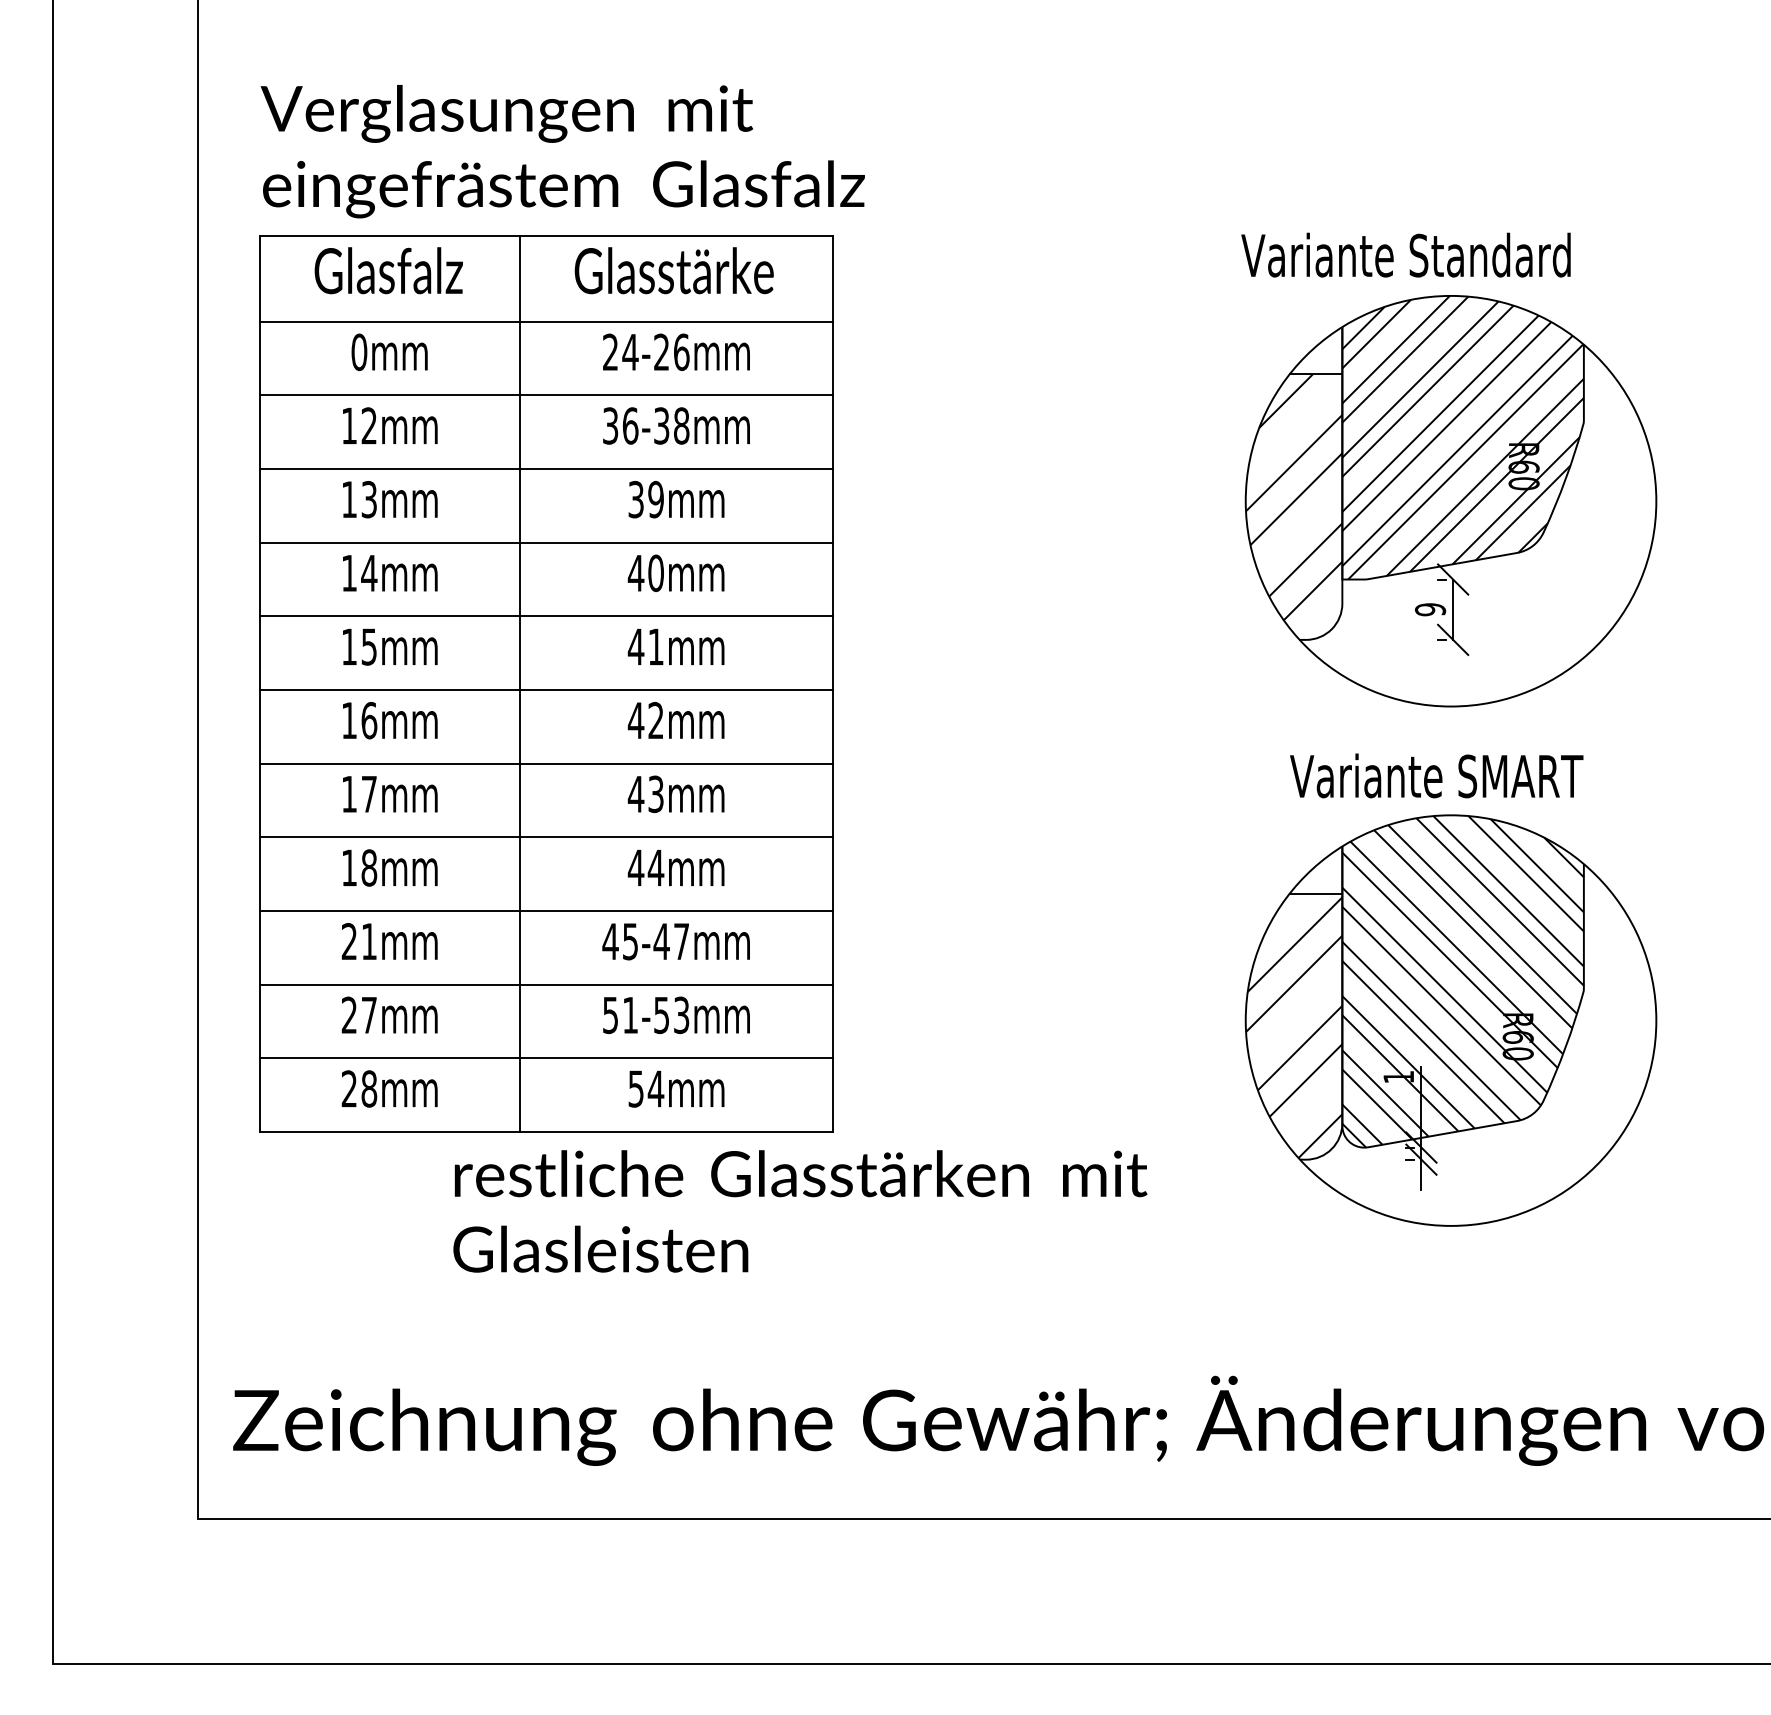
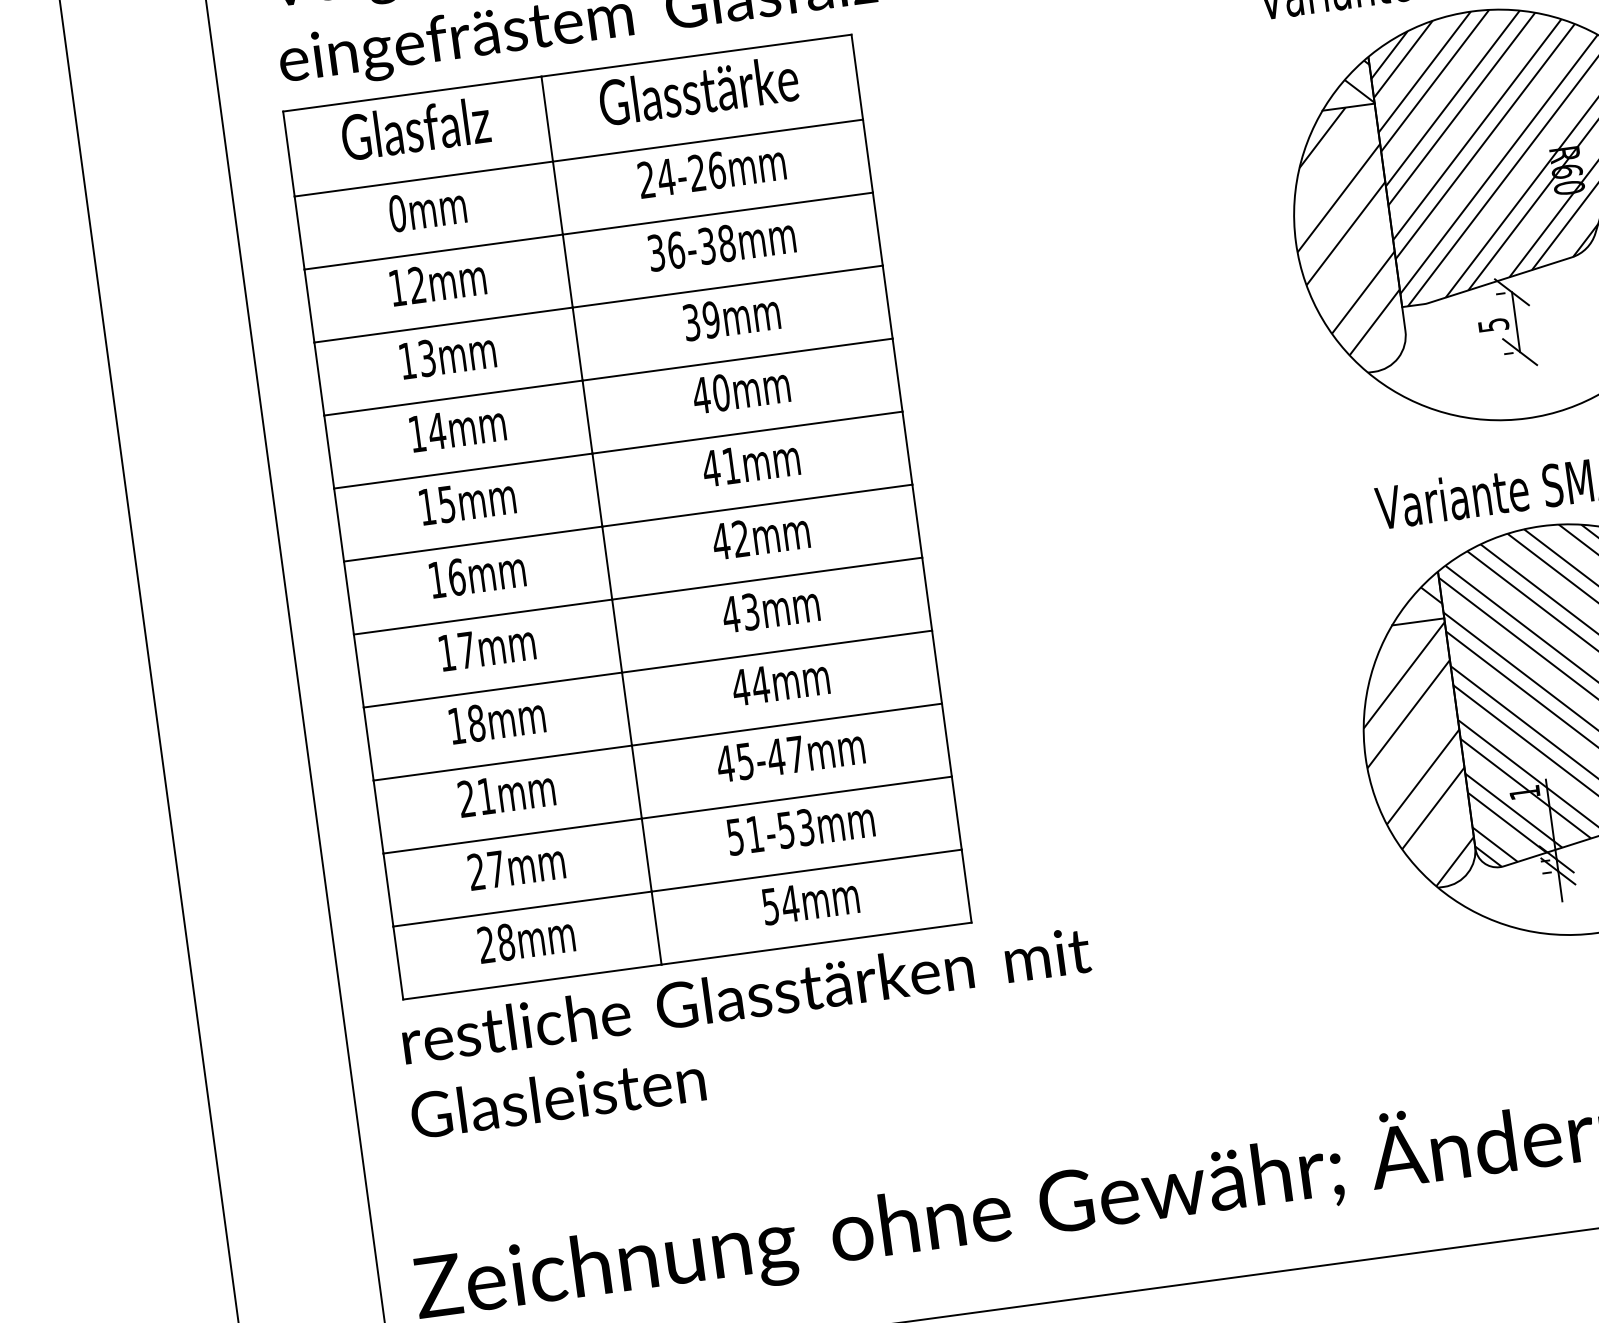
hatch: (1328, 351) -> (1357, 83), added
text: (1430, 609) -> (1493, 325), 9 -> 5
hatch: (1332, 868) -> (1431, 594), added
text: (800, 1211) -> (750, 1032), moved

